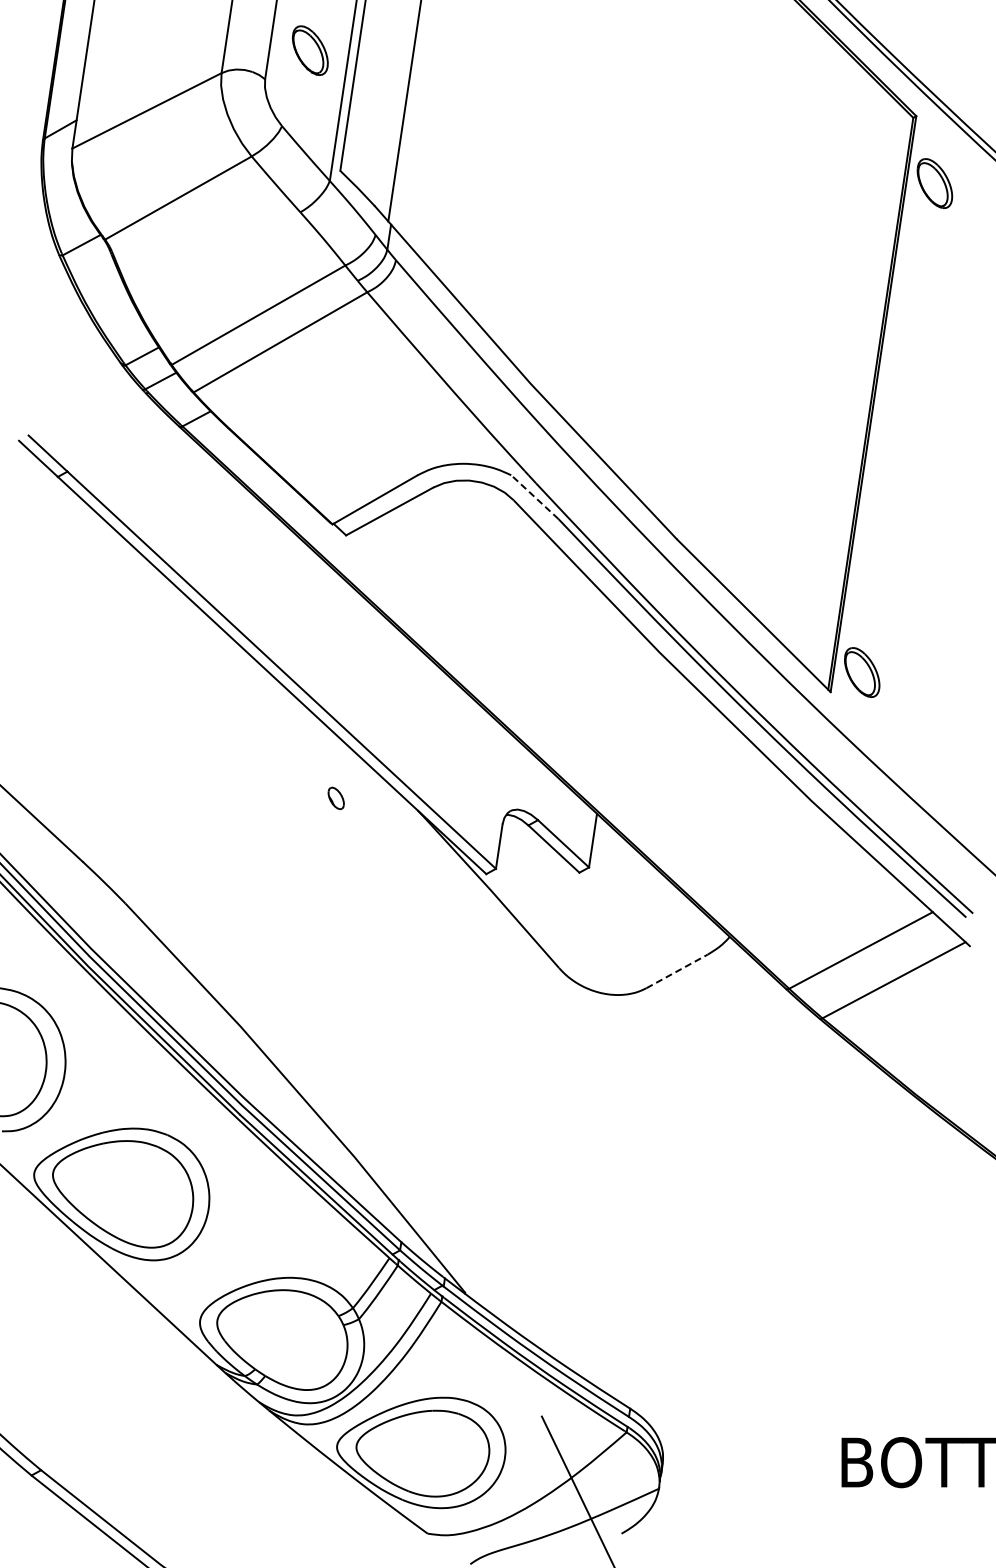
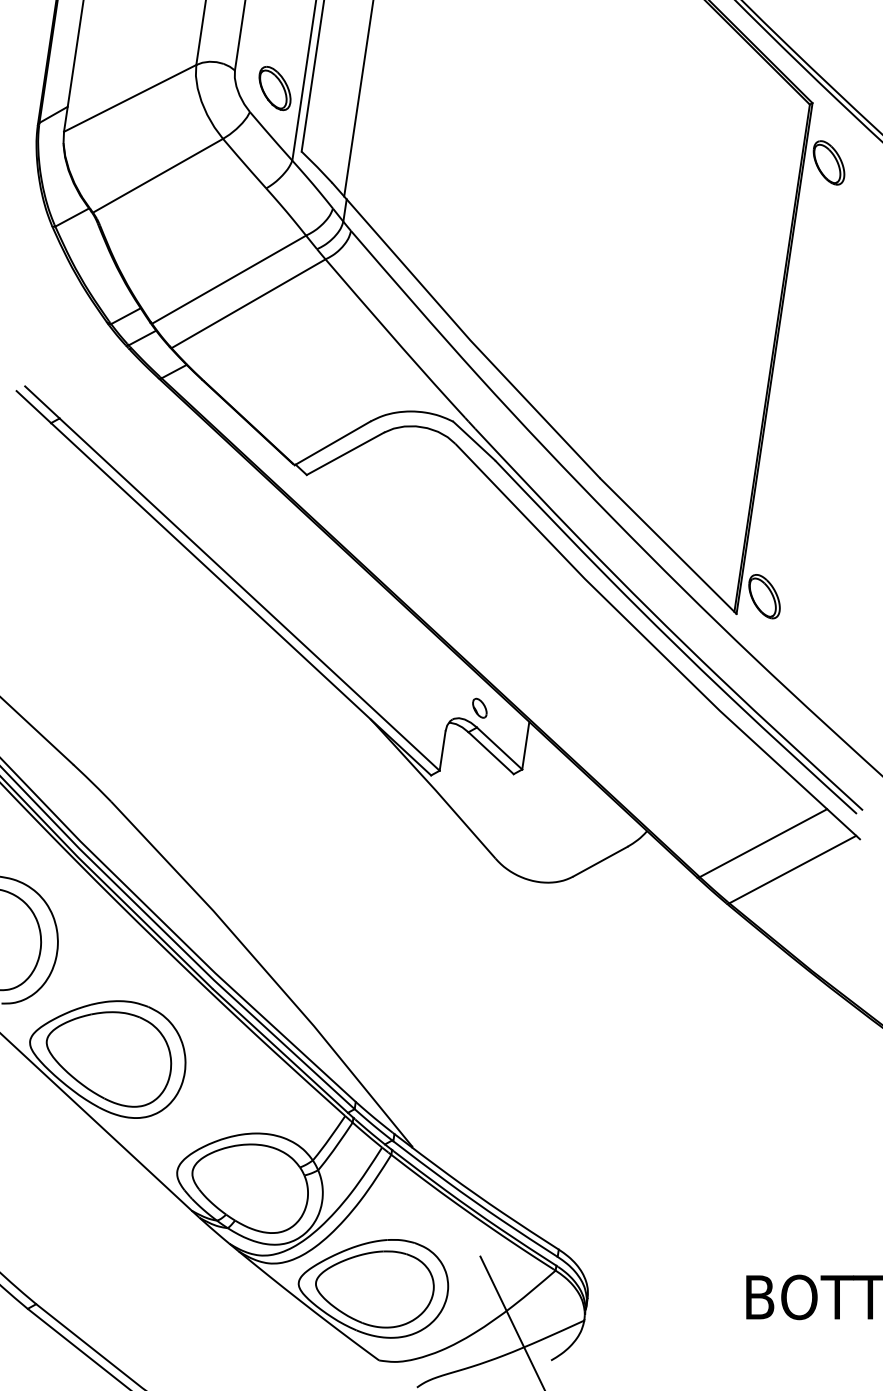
part: (309, 50) -> (274, 88), moved
line: (534, 496) -> (473, 440), dashed -> solid
part: (335, 797) -> (479, 707), moved
line: (677, 971) -> (600, 861), dashed -> solid

